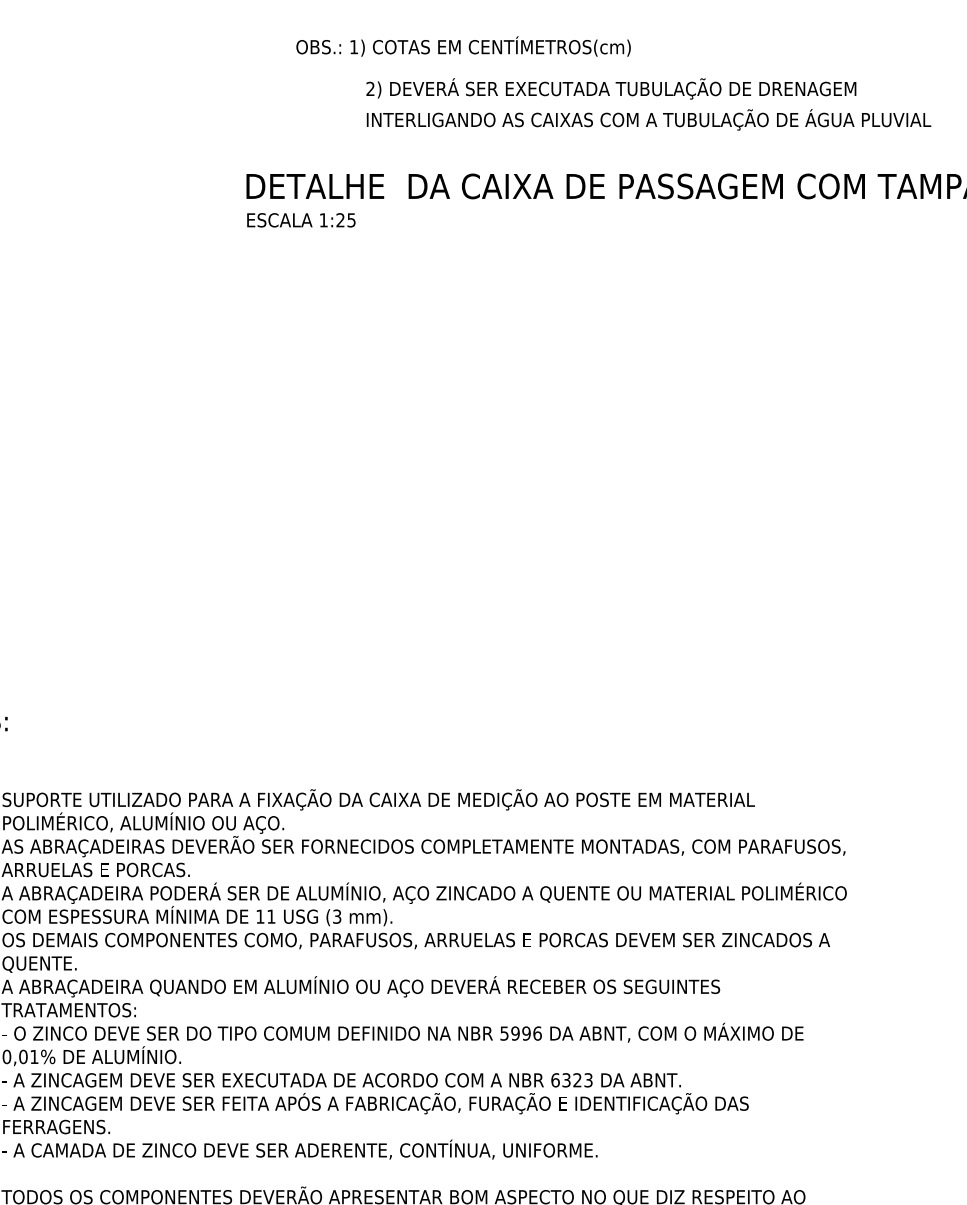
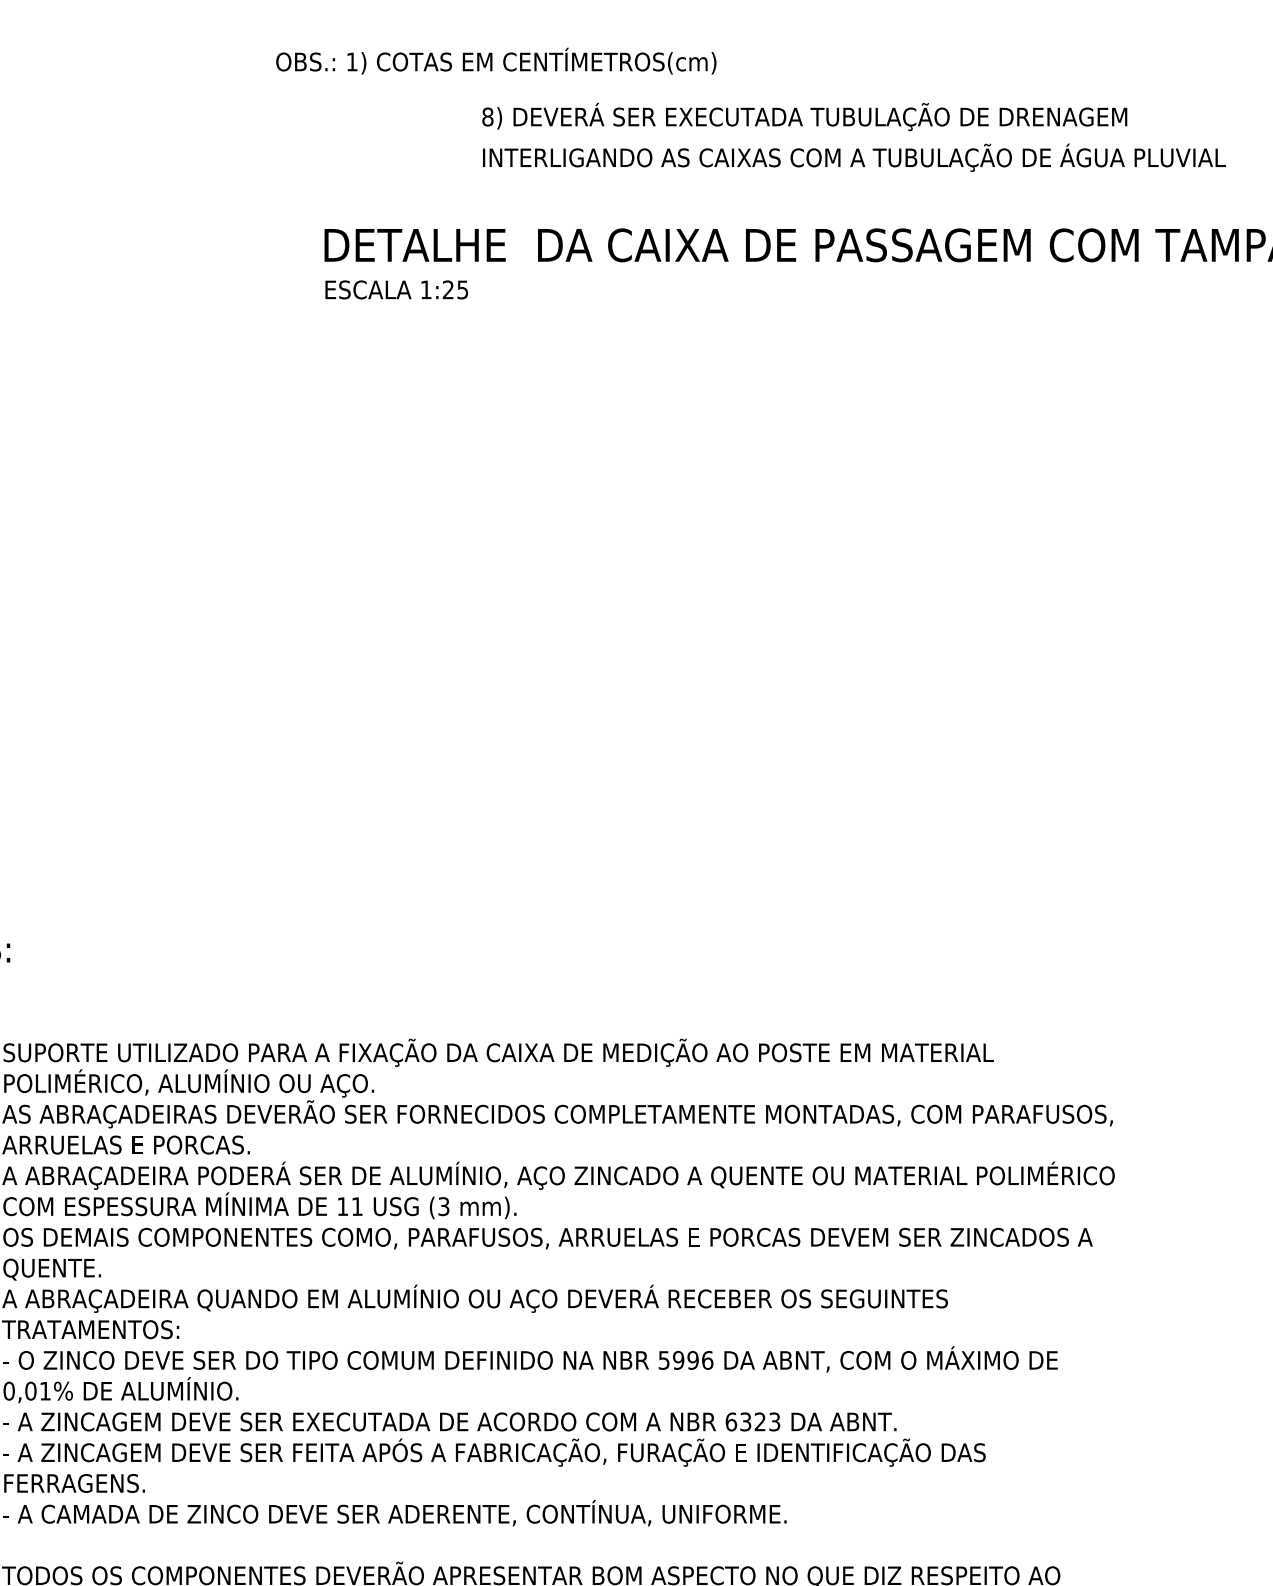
text: (463, 46) -> (496, 60), moved
text: (370, 88) -> (487, 116), 2) -> 8)

